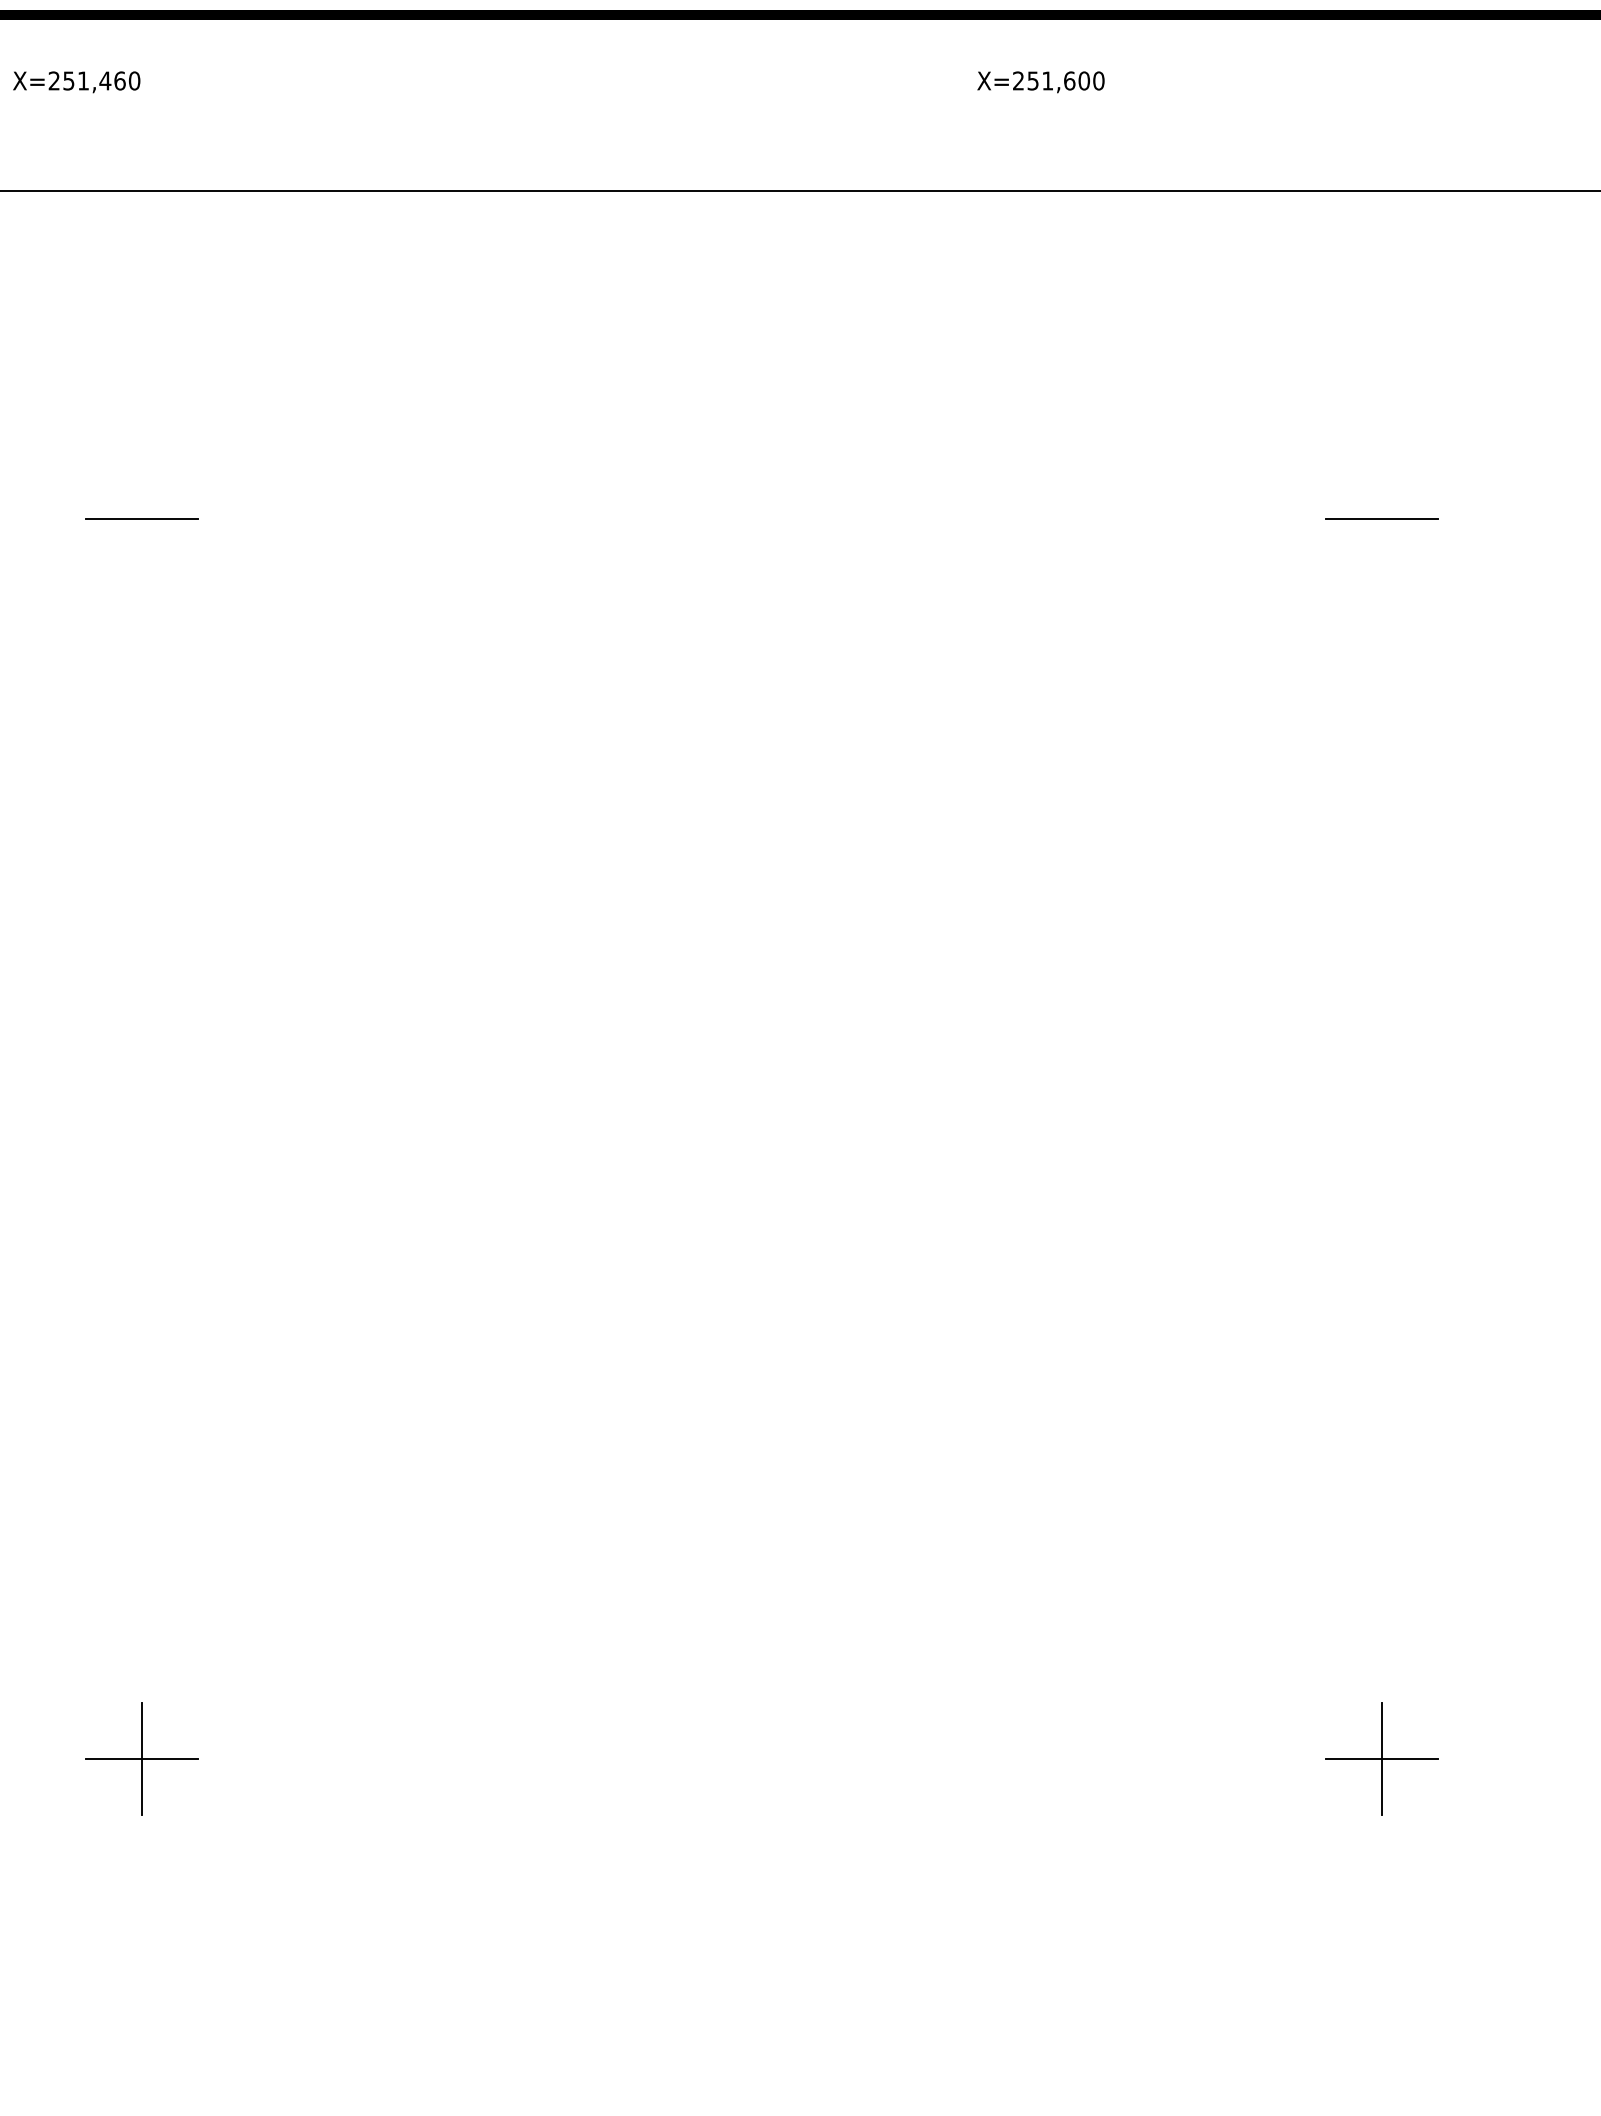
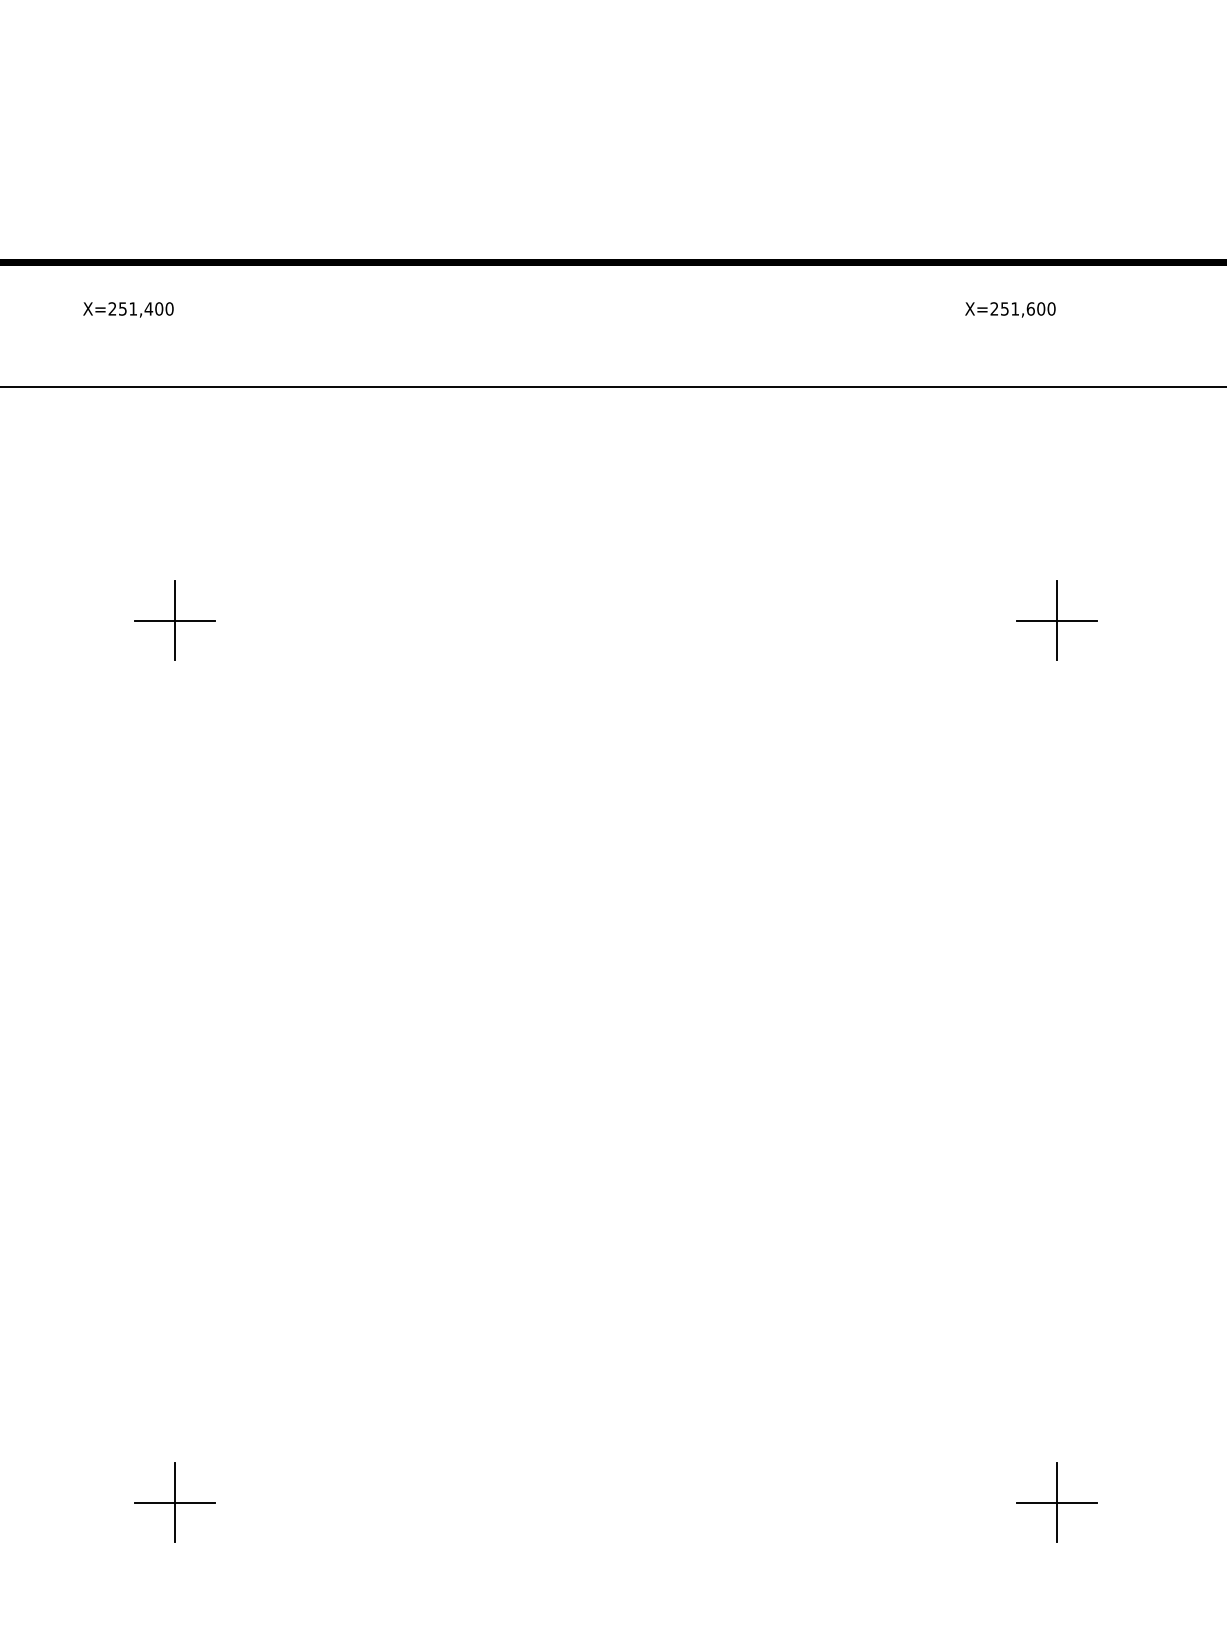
text: (120, 80) -> (159, 308), X=251,460 -> X=251,400
text: (1041, 81) -> (1010, 309), moved
line: (141, 518) -> (174, 620), added
line: (1381, 518) -> (1056, 620), added

